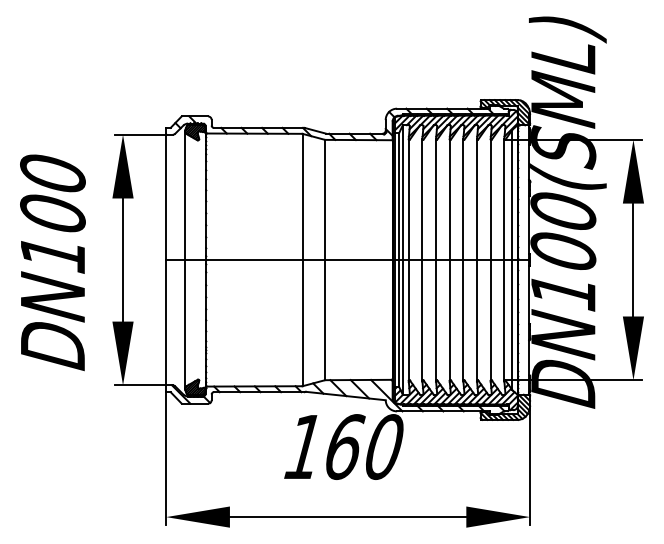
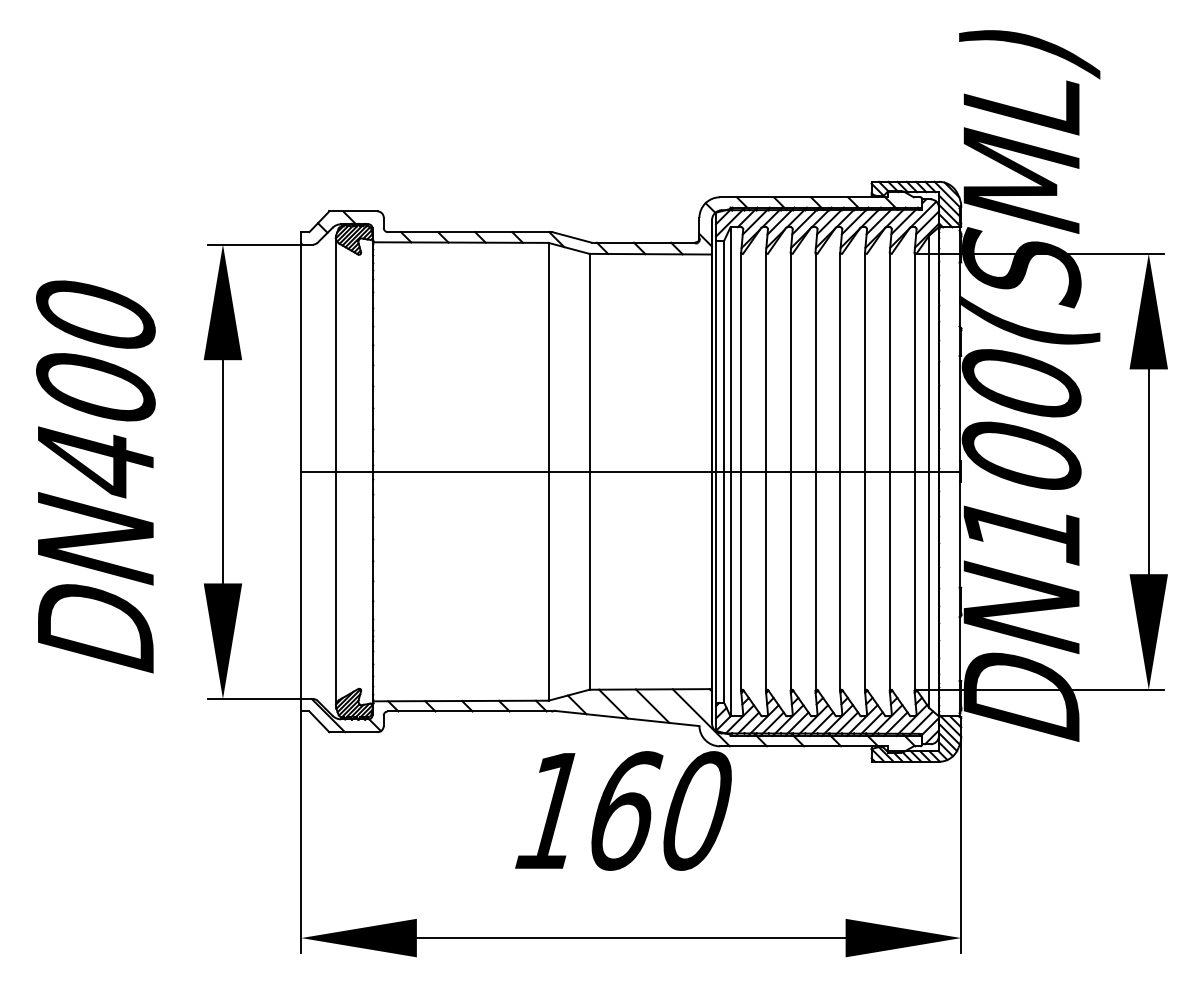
text: (52, 254) -> (95, 461), DN100 -> DN400

